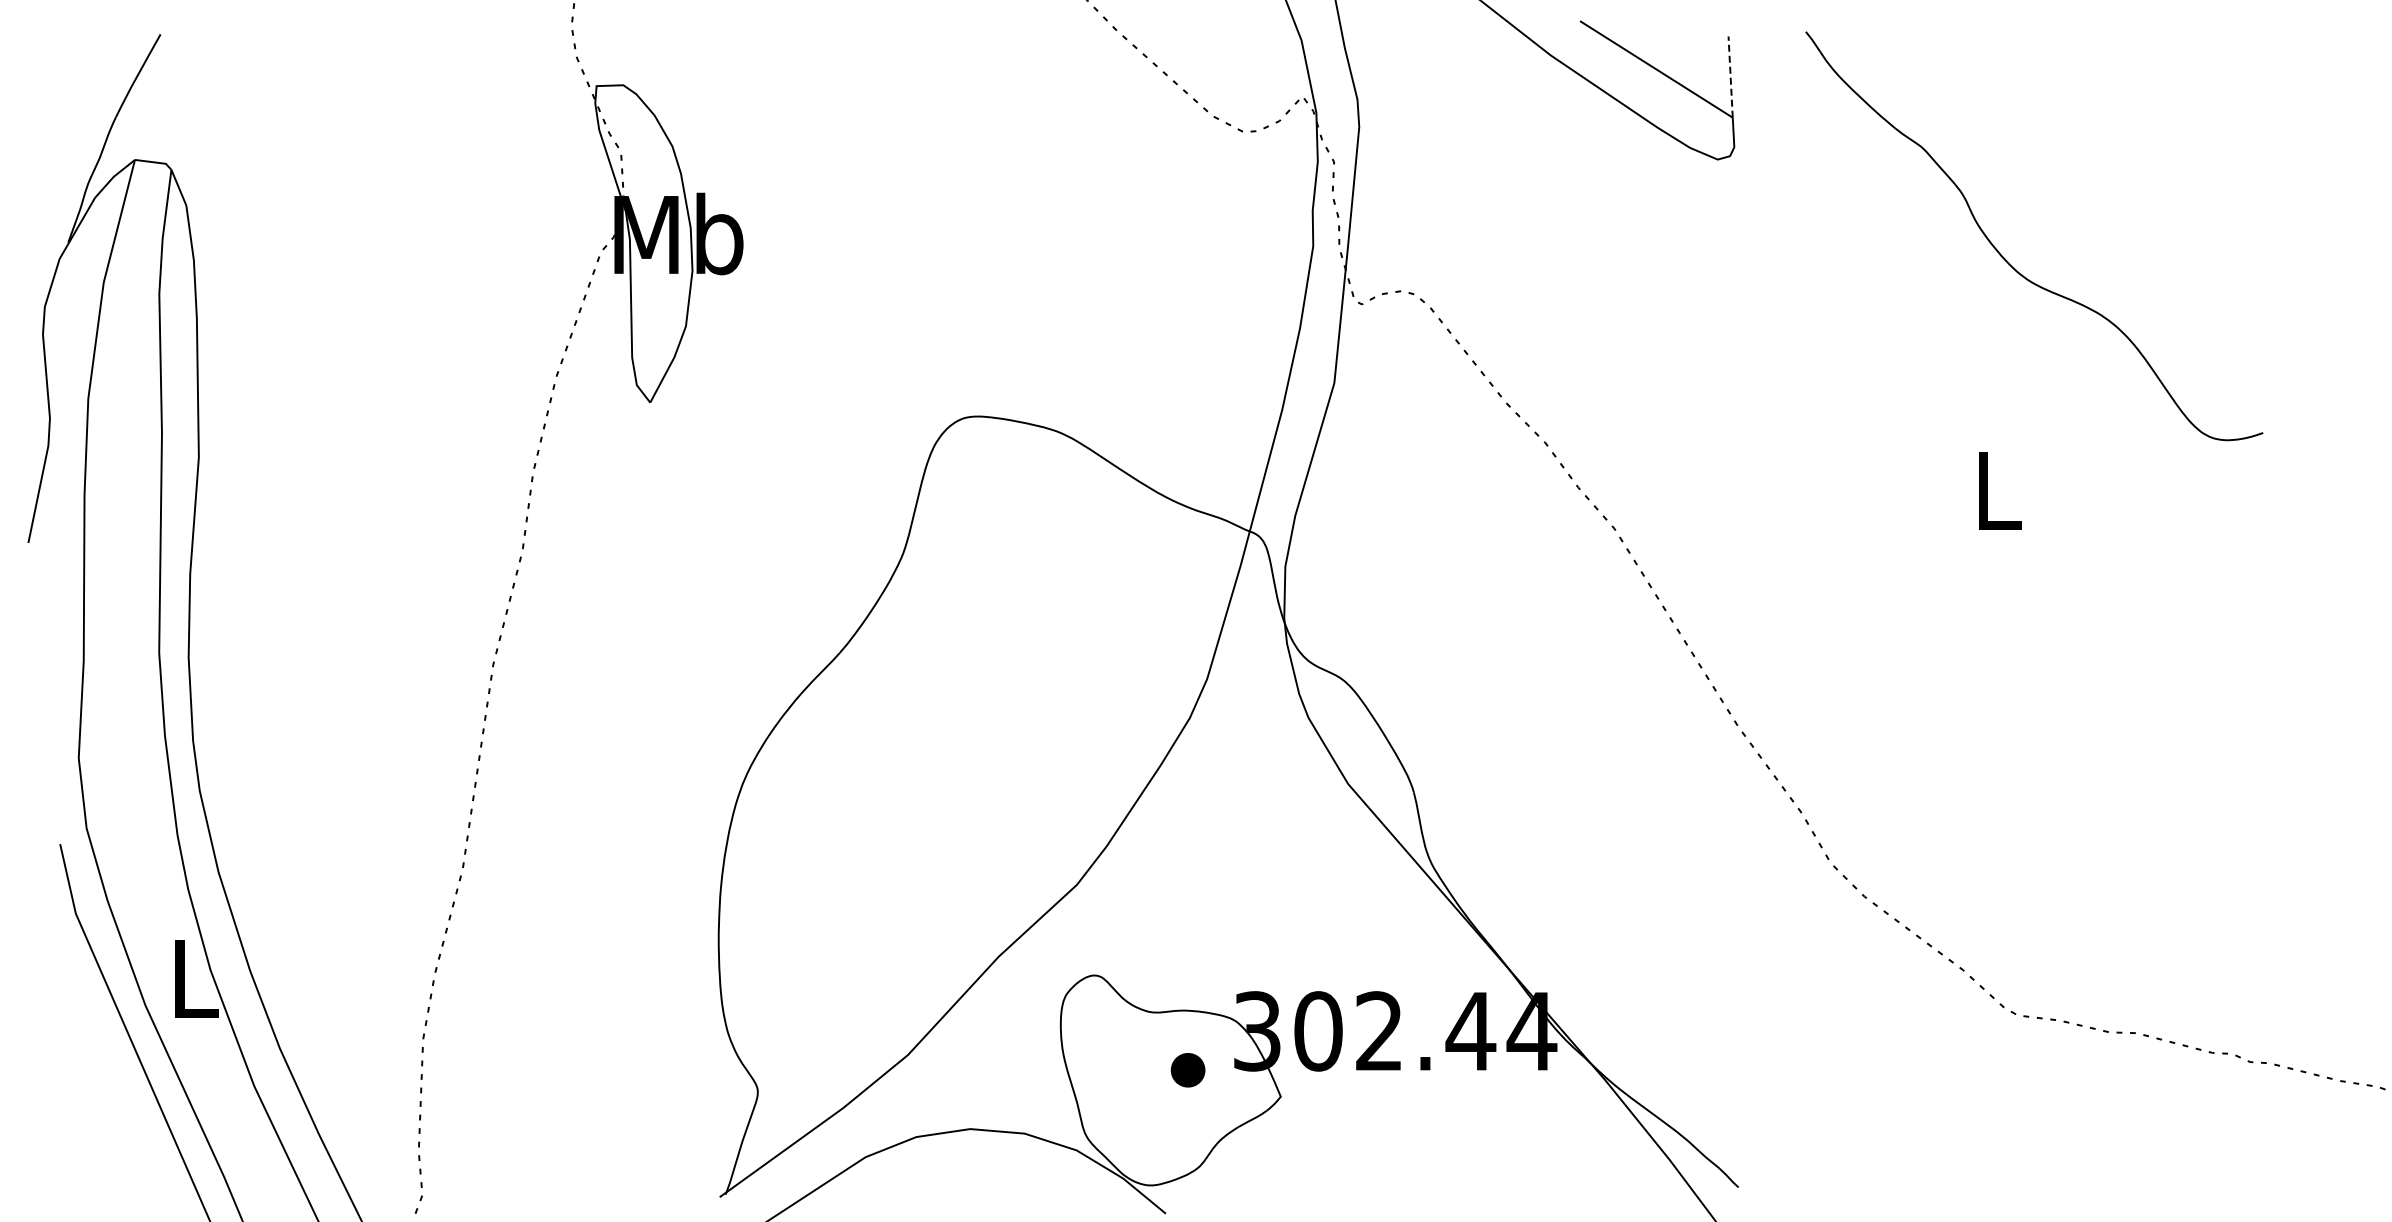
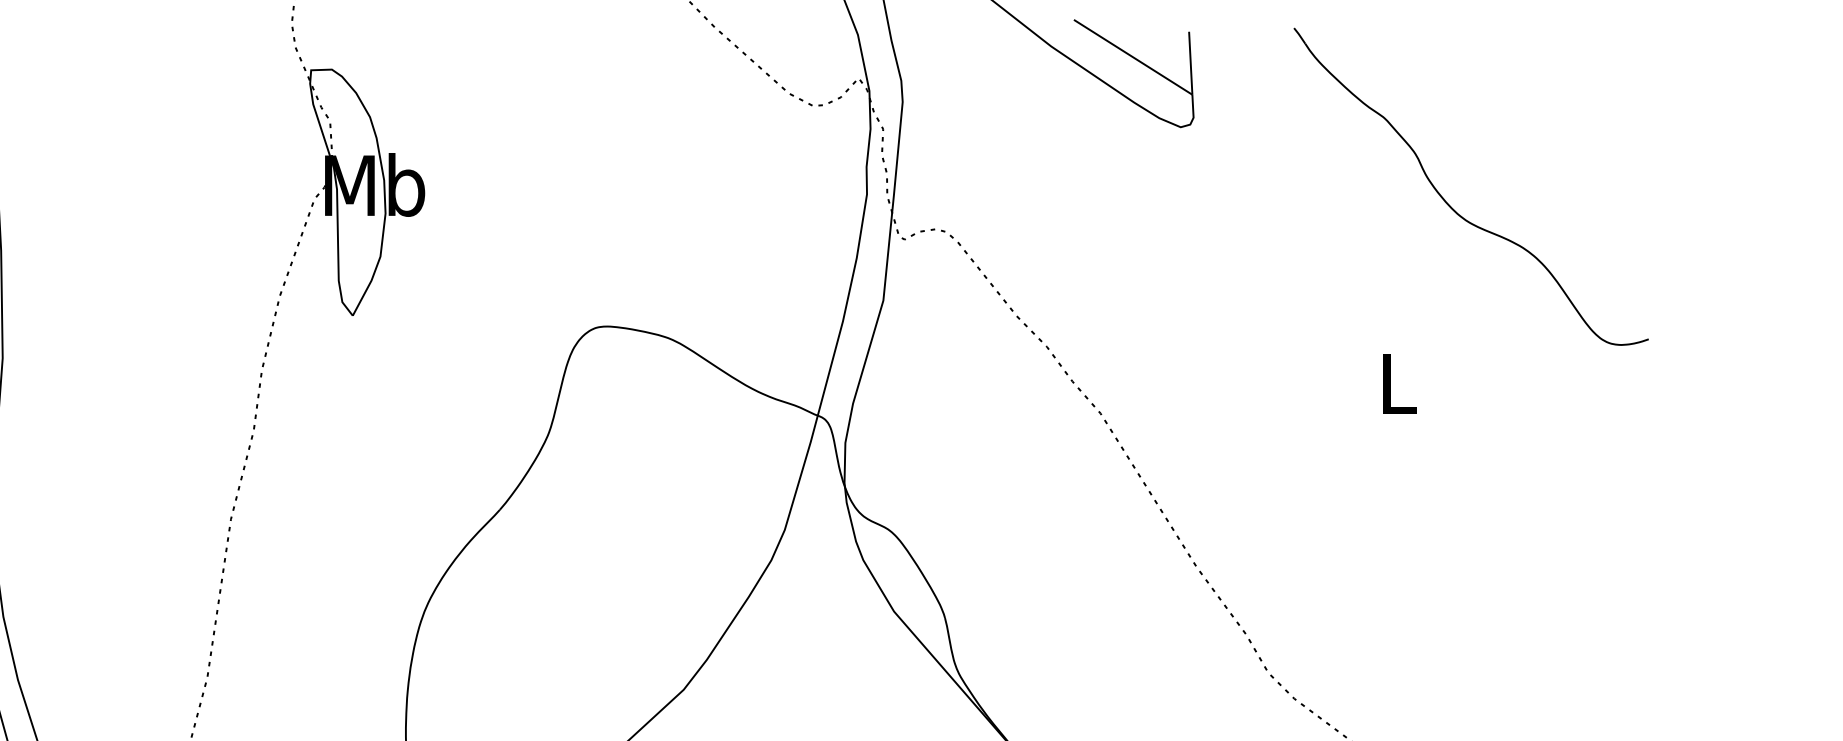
line: (1730, 77) -> (1190, 63), dashed -> solid
part: (2007, 260) -> (1450, 205), moved

